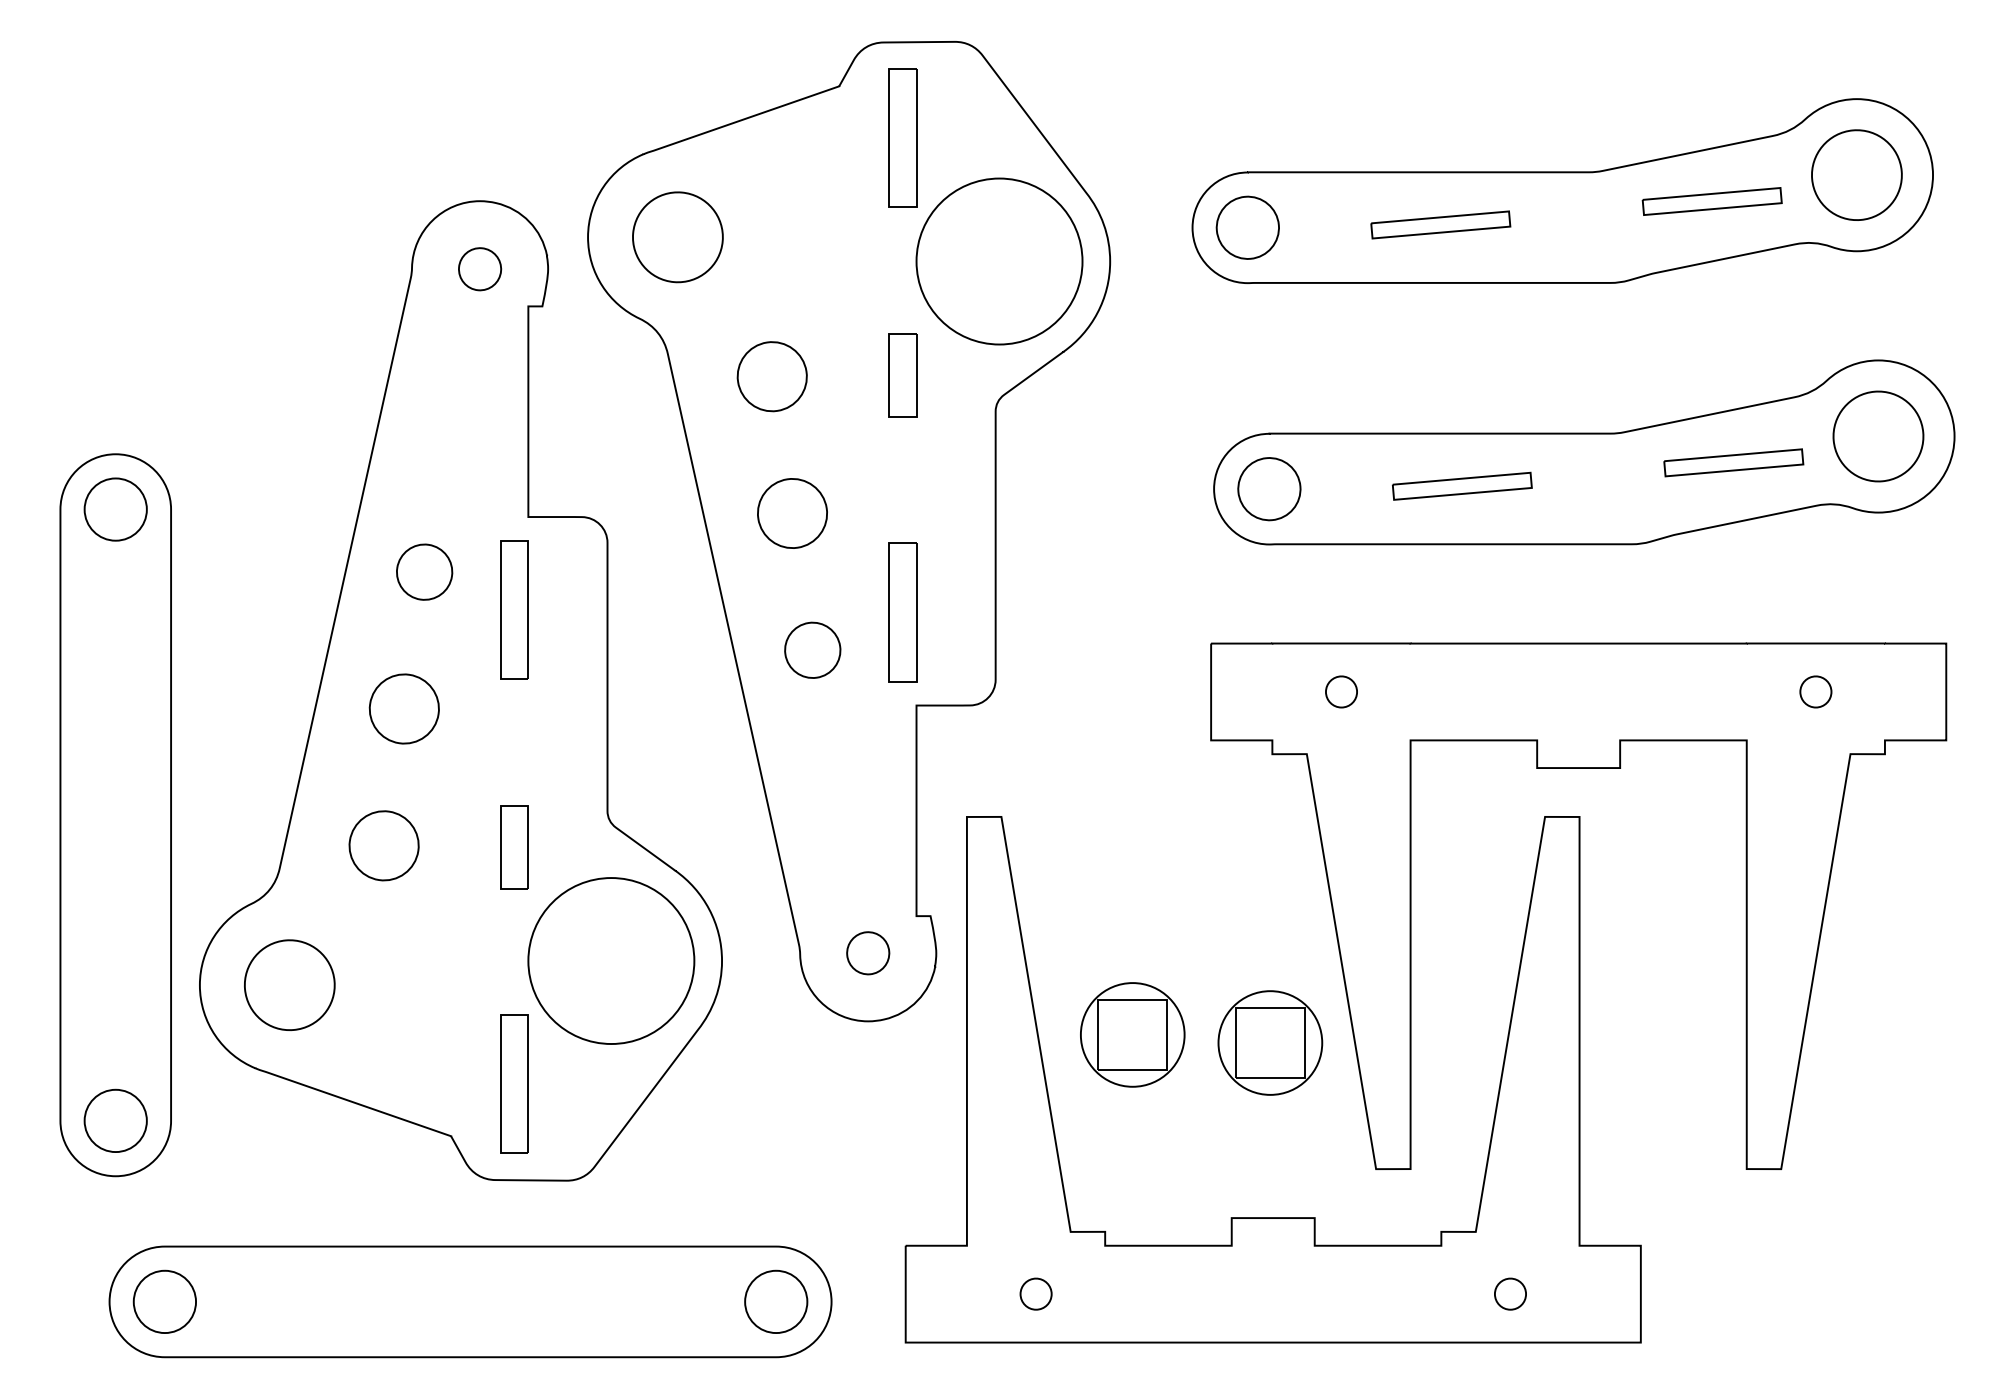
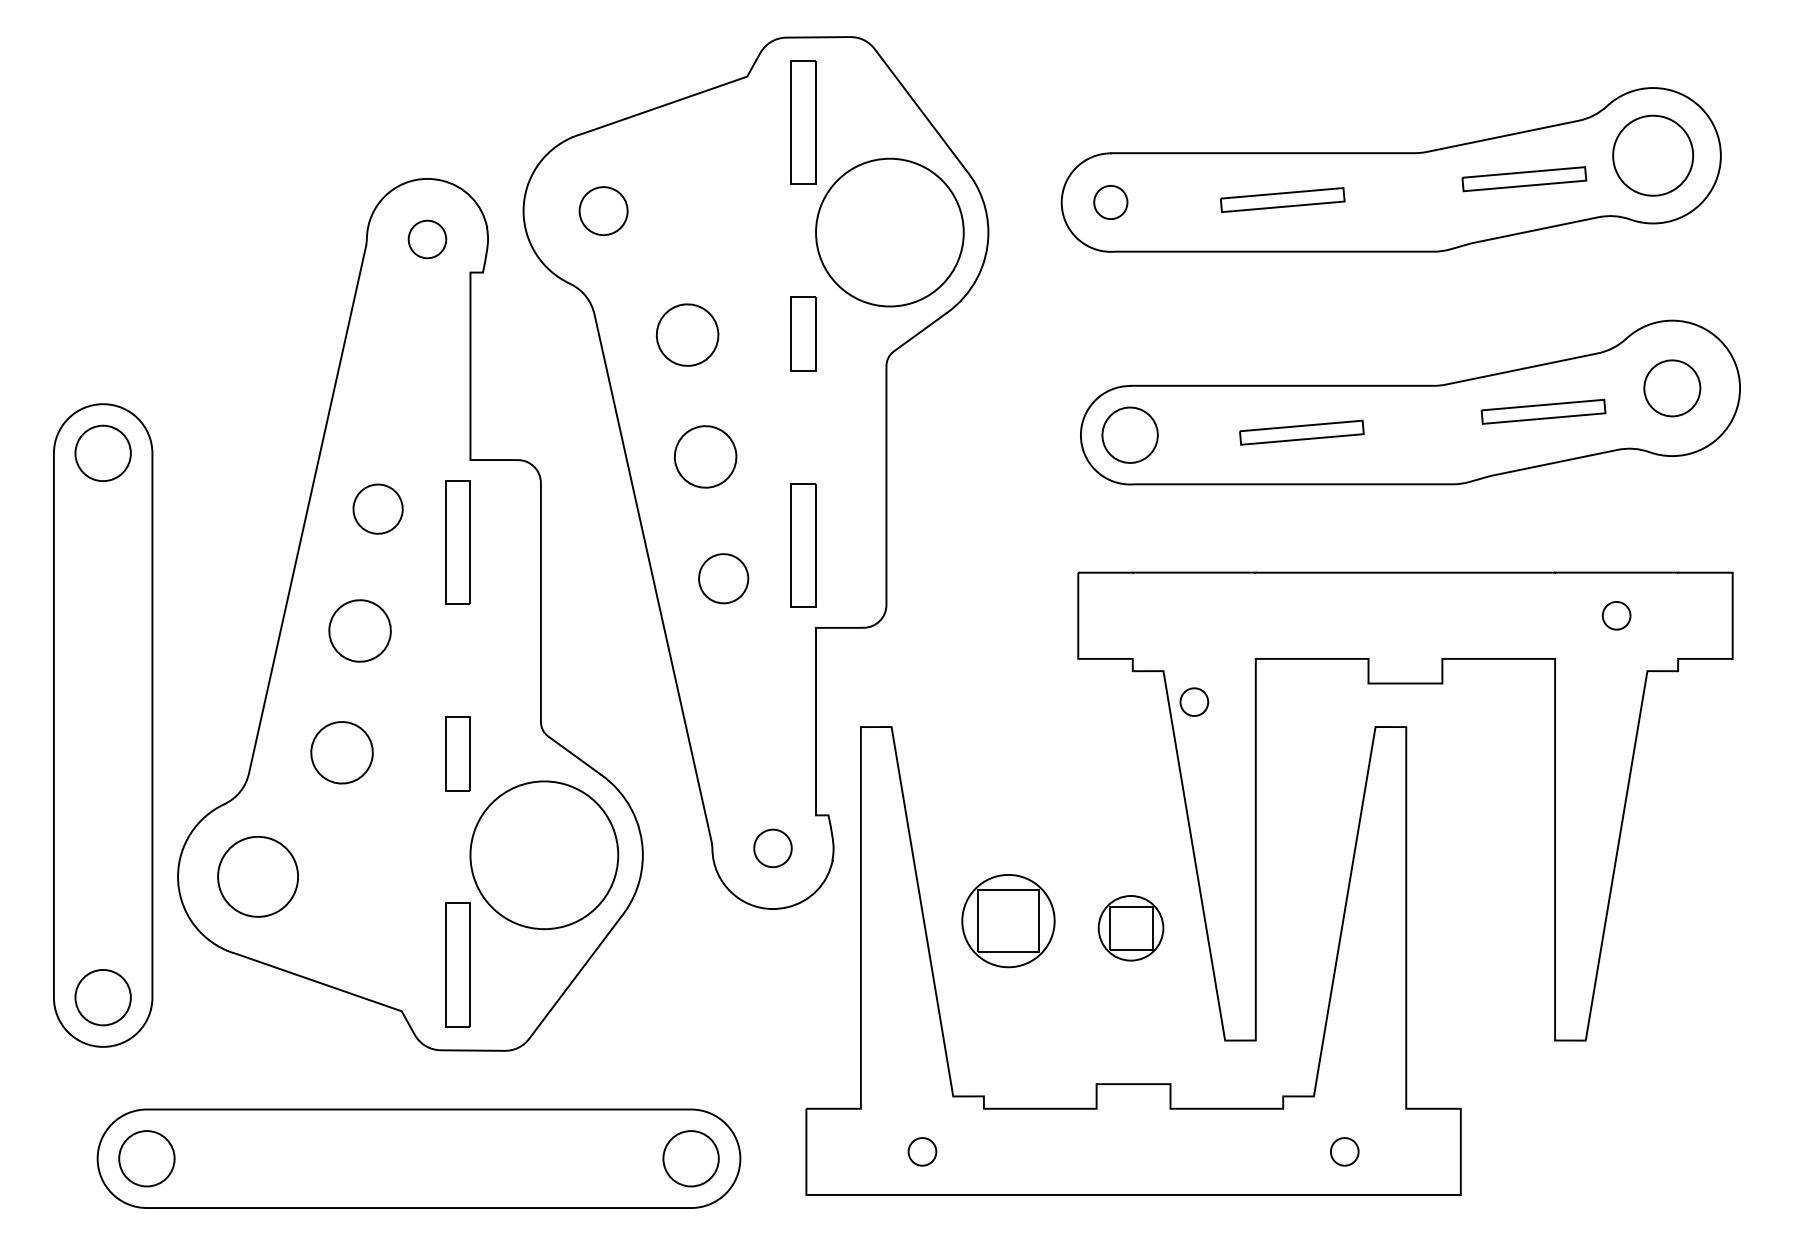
part: (1247, 227) -> (1110, 202), size x0.6
part: (677, 237) -> (603, 211), size x0.6
part: (1878, 436) -> (1672, 388), size x0.7
part: (1341, 691) -> (1194, 701), moved
part: (1270, 1042) -> (1131, 927), size x0.7

